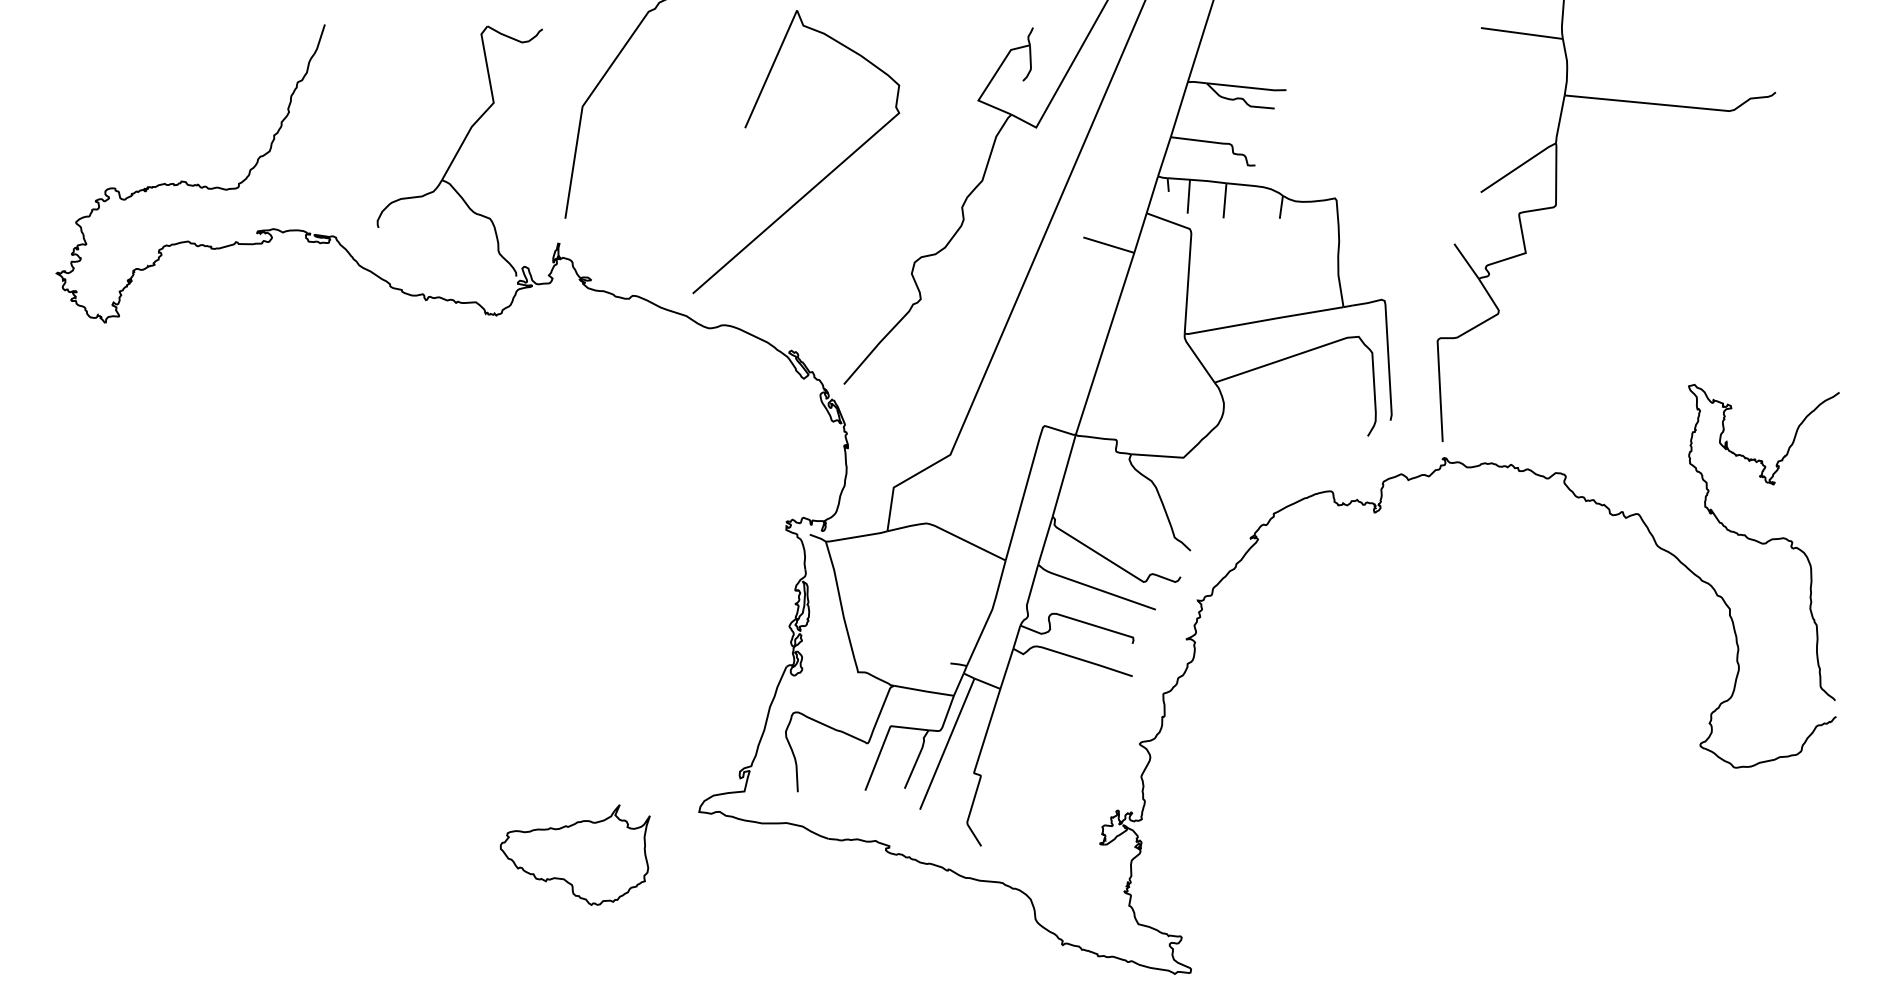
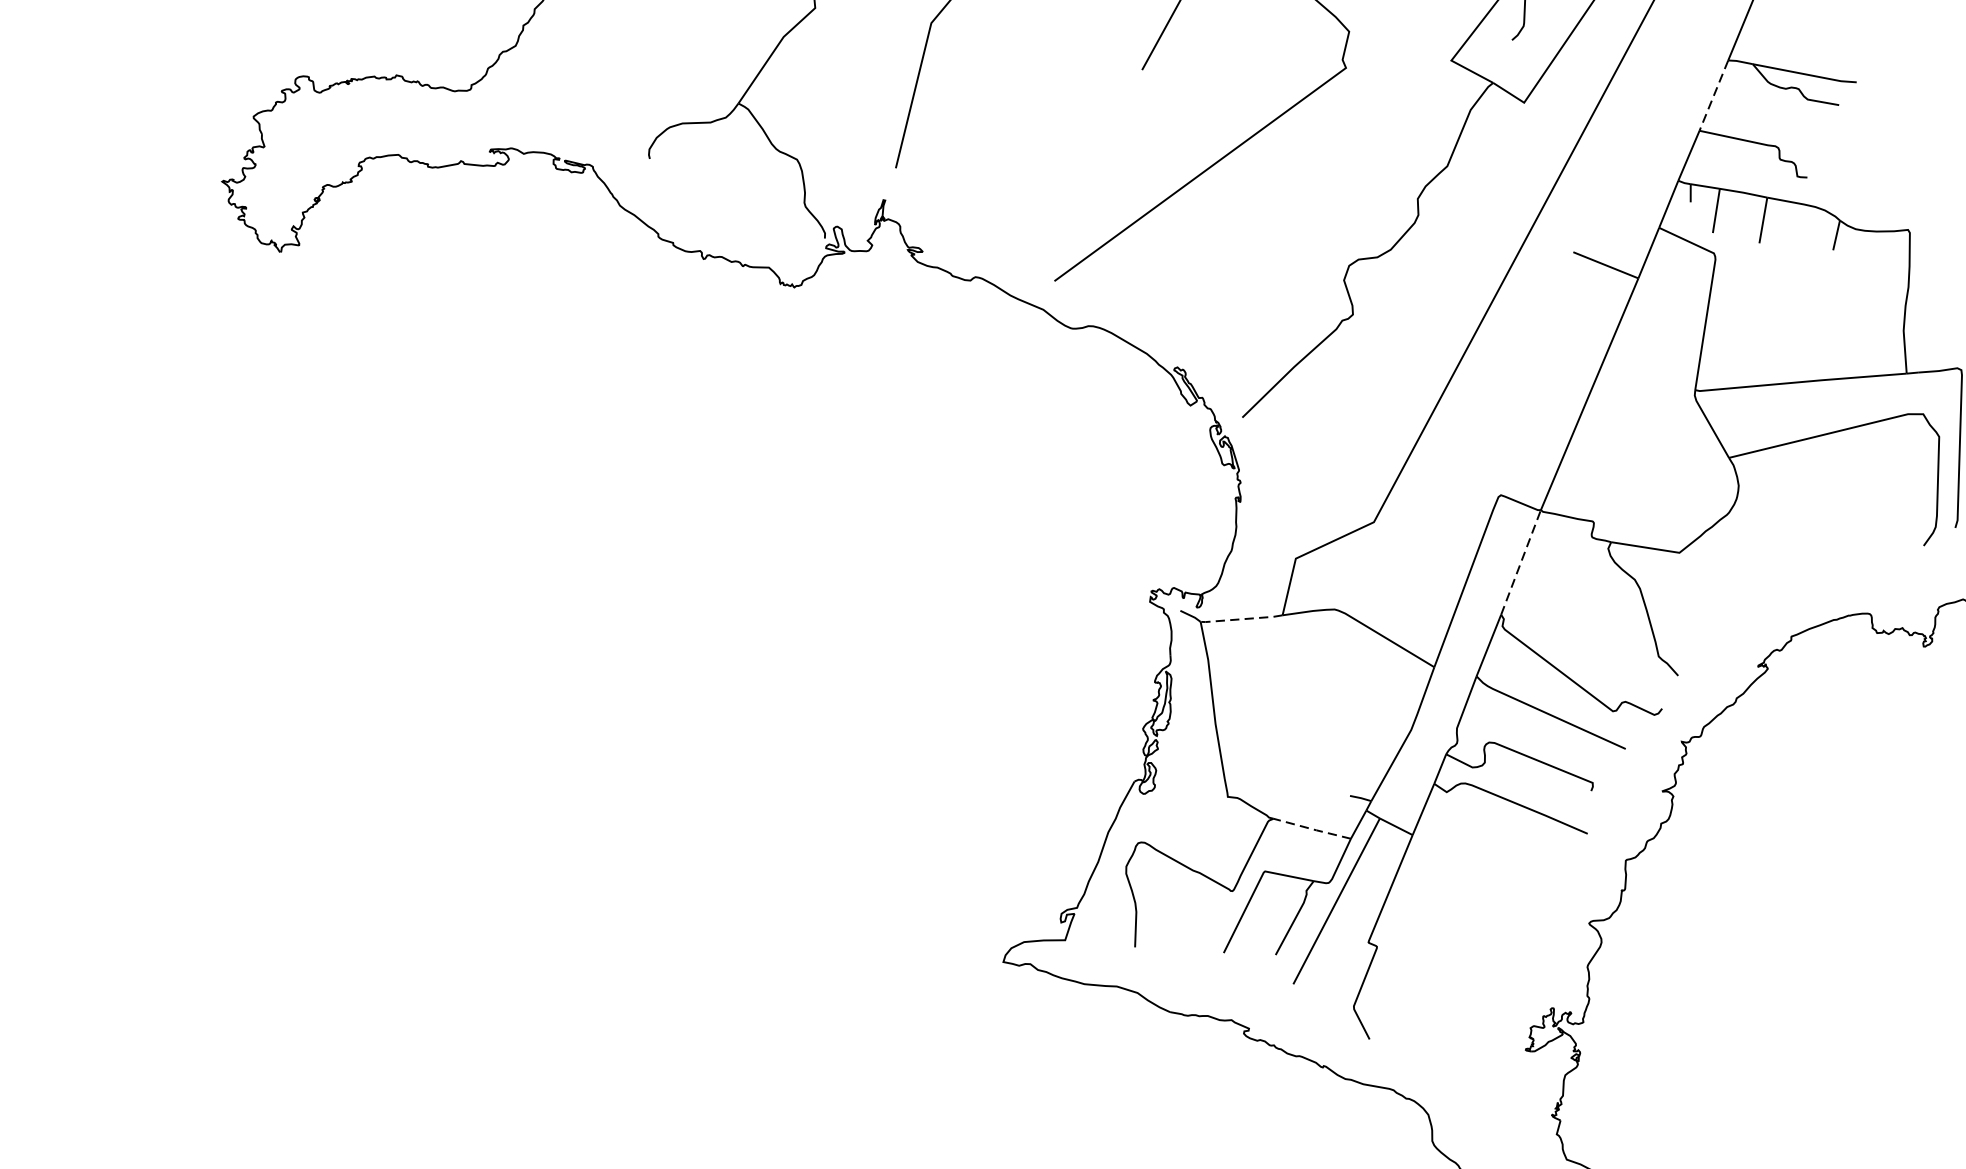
line: (1179, 109) -> (1714, 95), solid -> dashed
line: (1064, 475) -> (1521, 562), solid -> dashed
line: (857, 536) -> (1242, 618), solid -> dashed
line: (924, 691) -> (1312, 829), solid -> dashed
part: (575, 854) -> (836, 1003), removed

